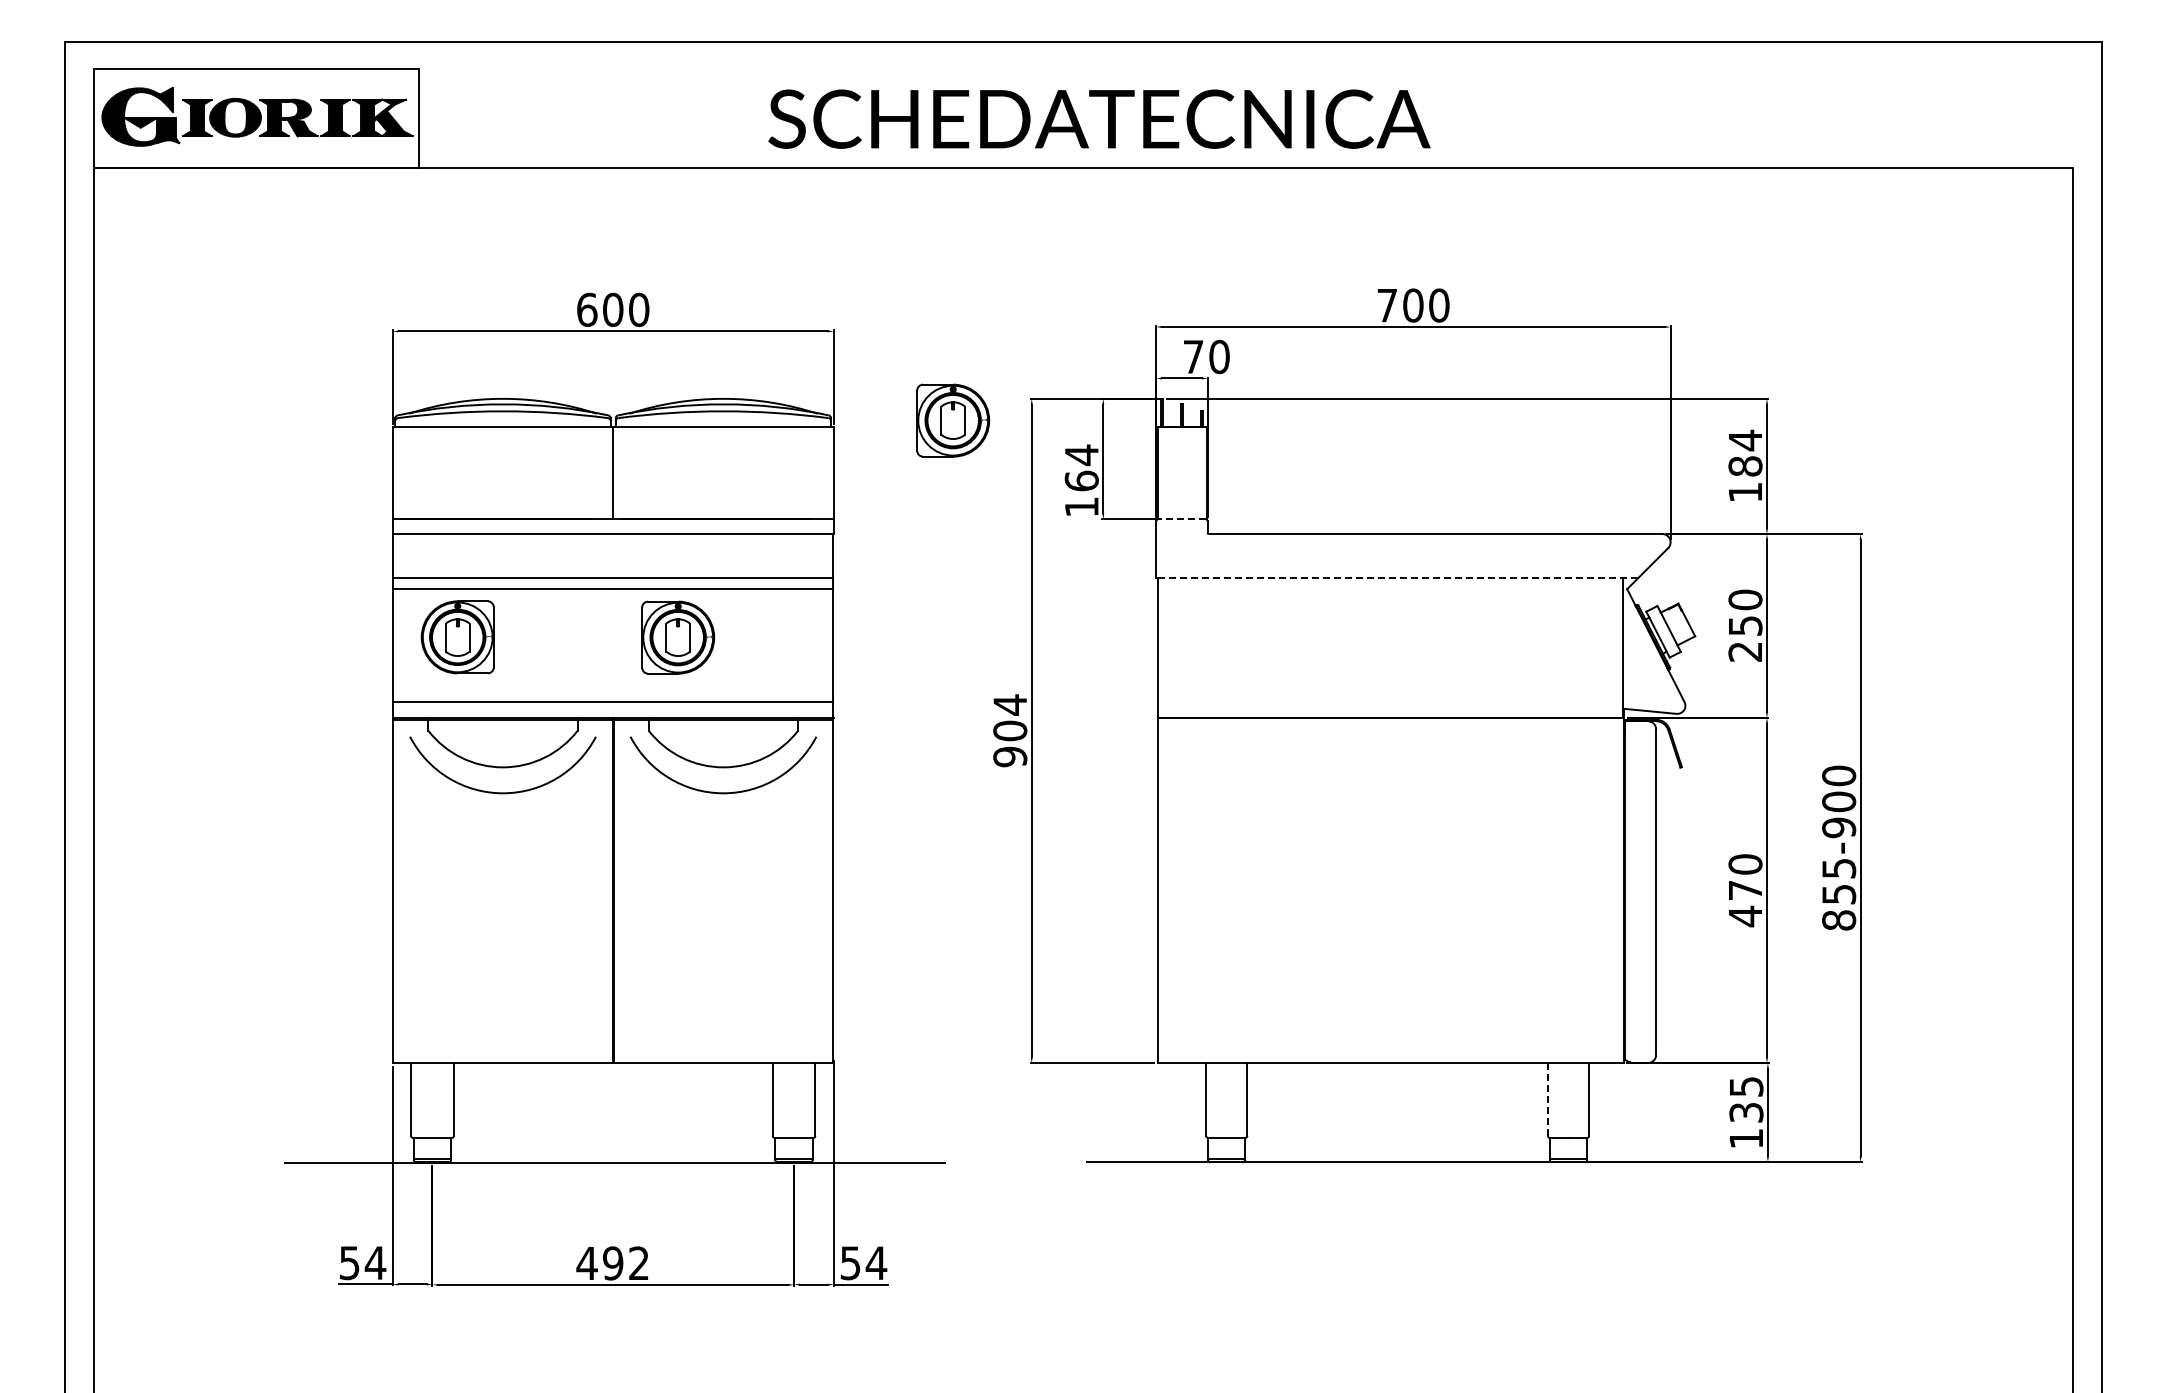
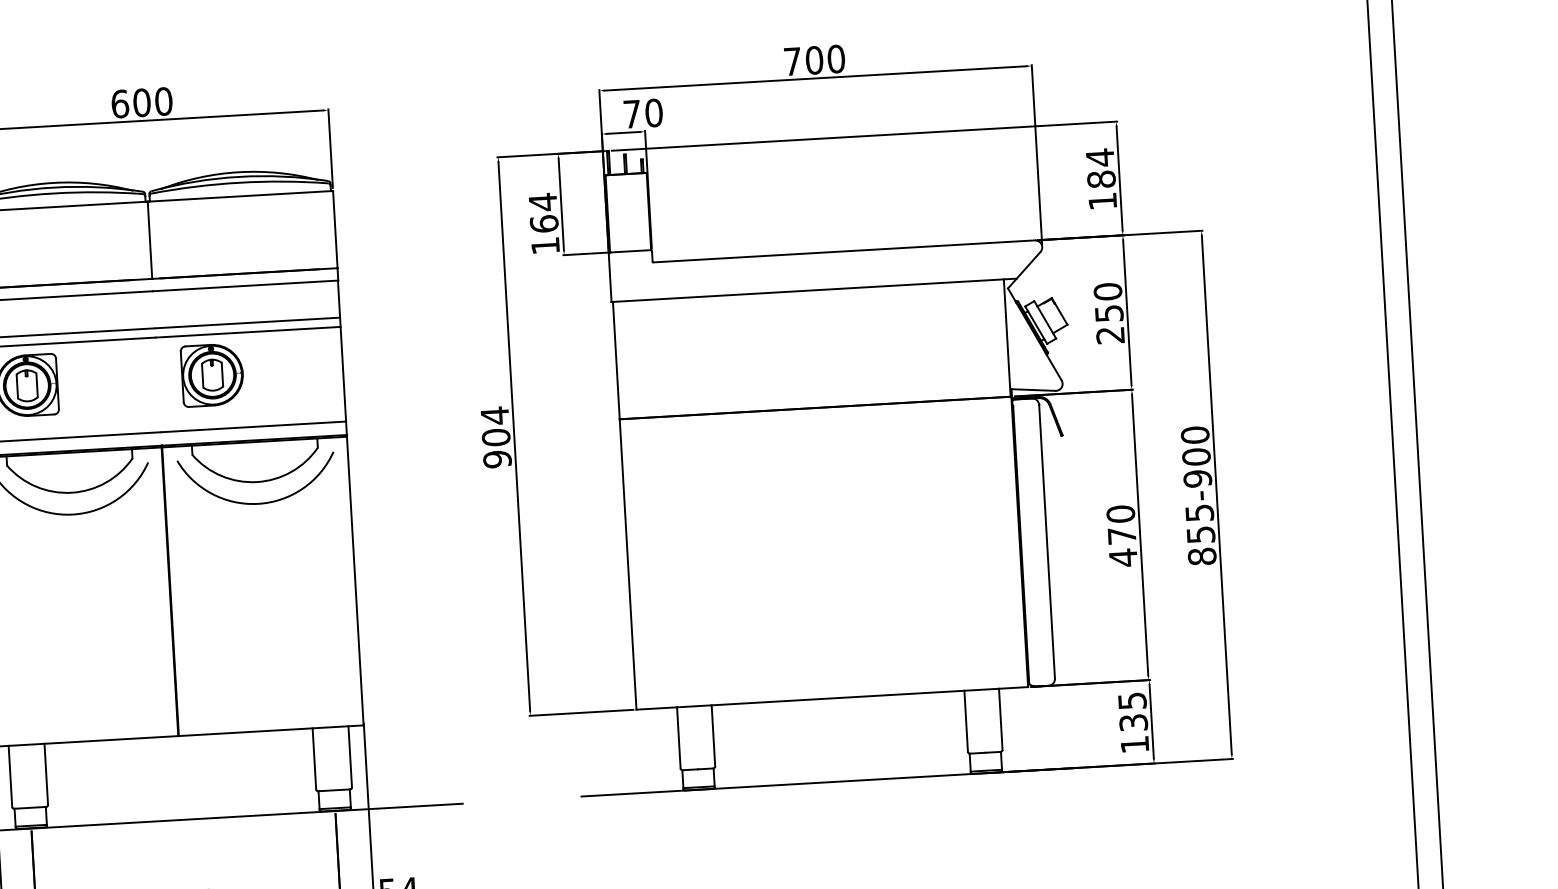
part: (953, 420) -> (433, 179), removed
line: (1181, 519) -> (629, 251), dashed -> solid
line: (1397, 578) -> (814, 290), dashed -> solid
line: (1547, 1100) -> (965, 722), dashed -> solid

